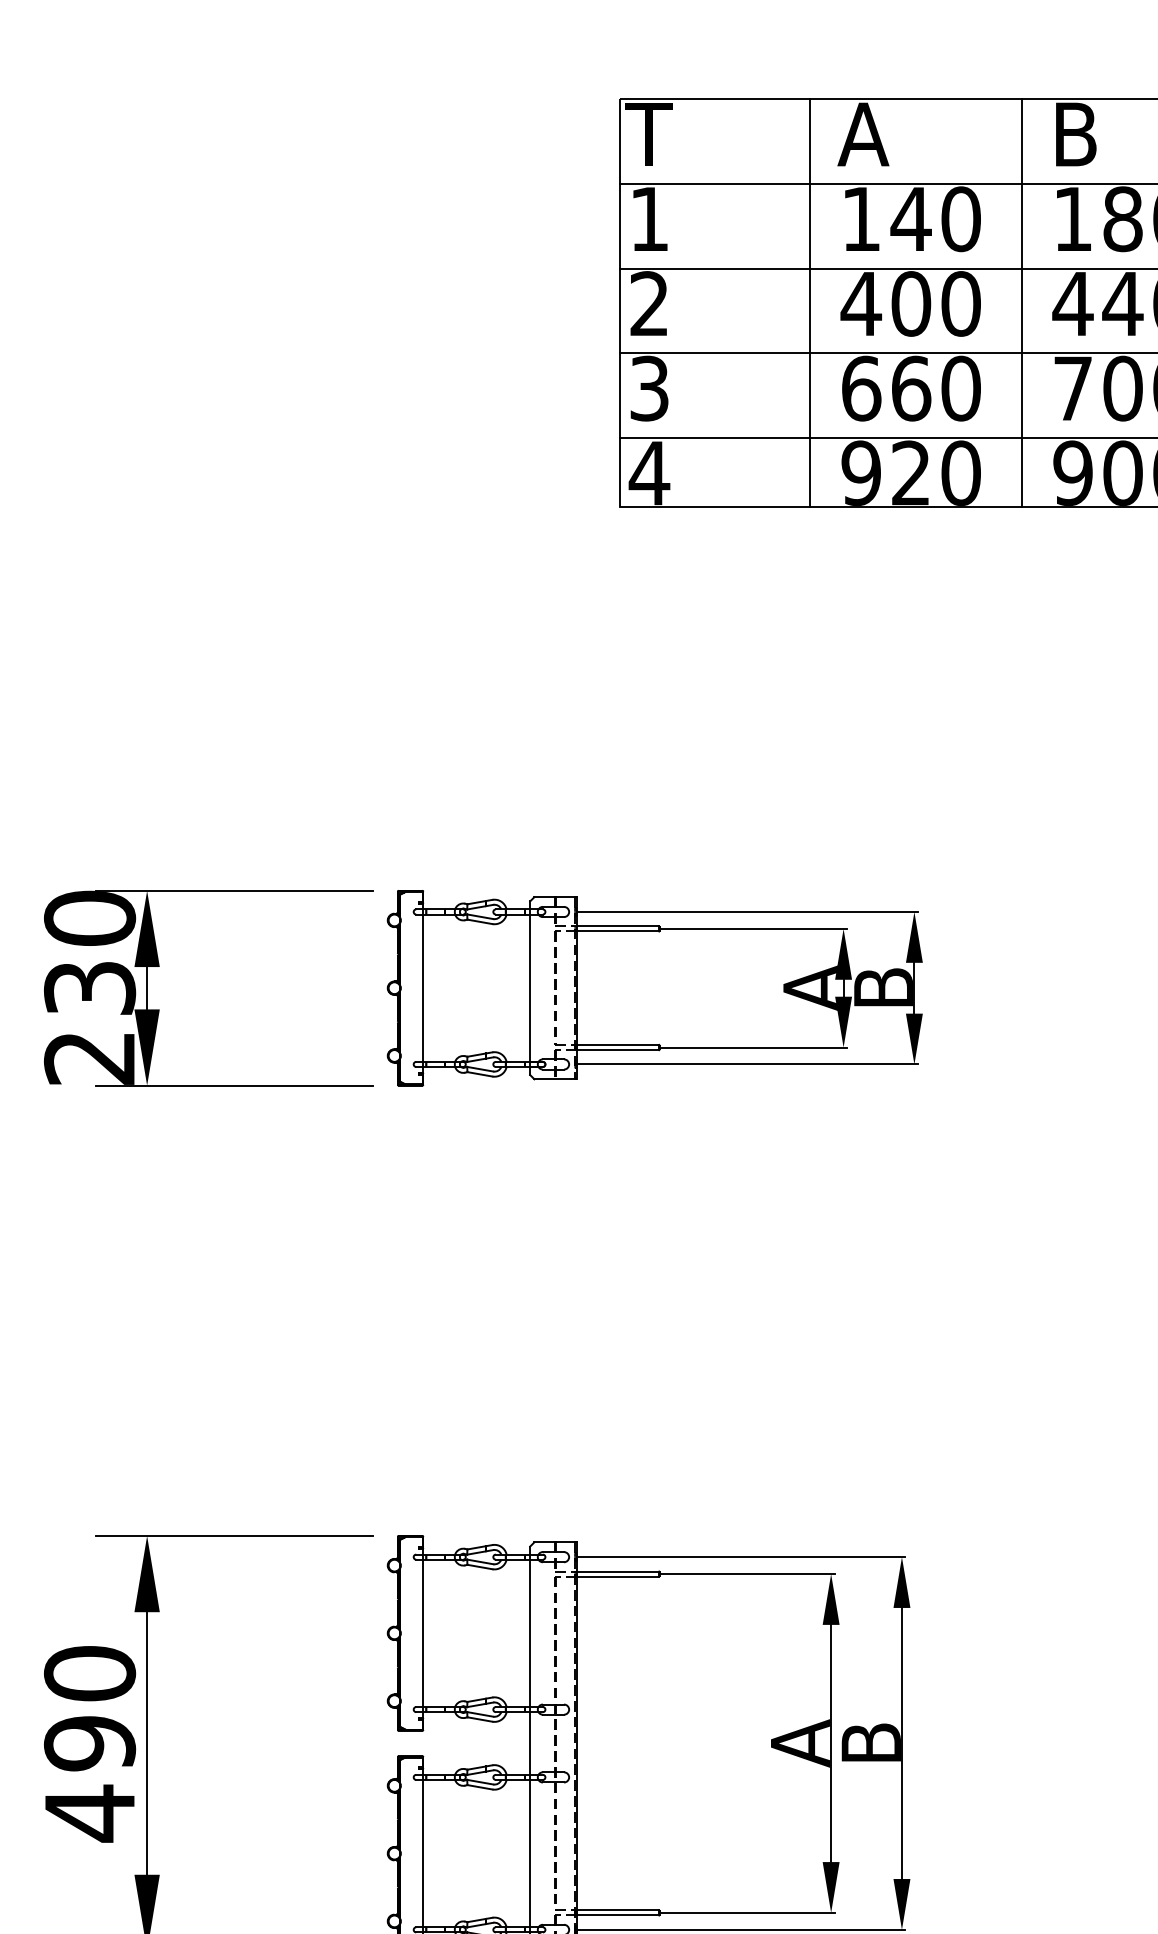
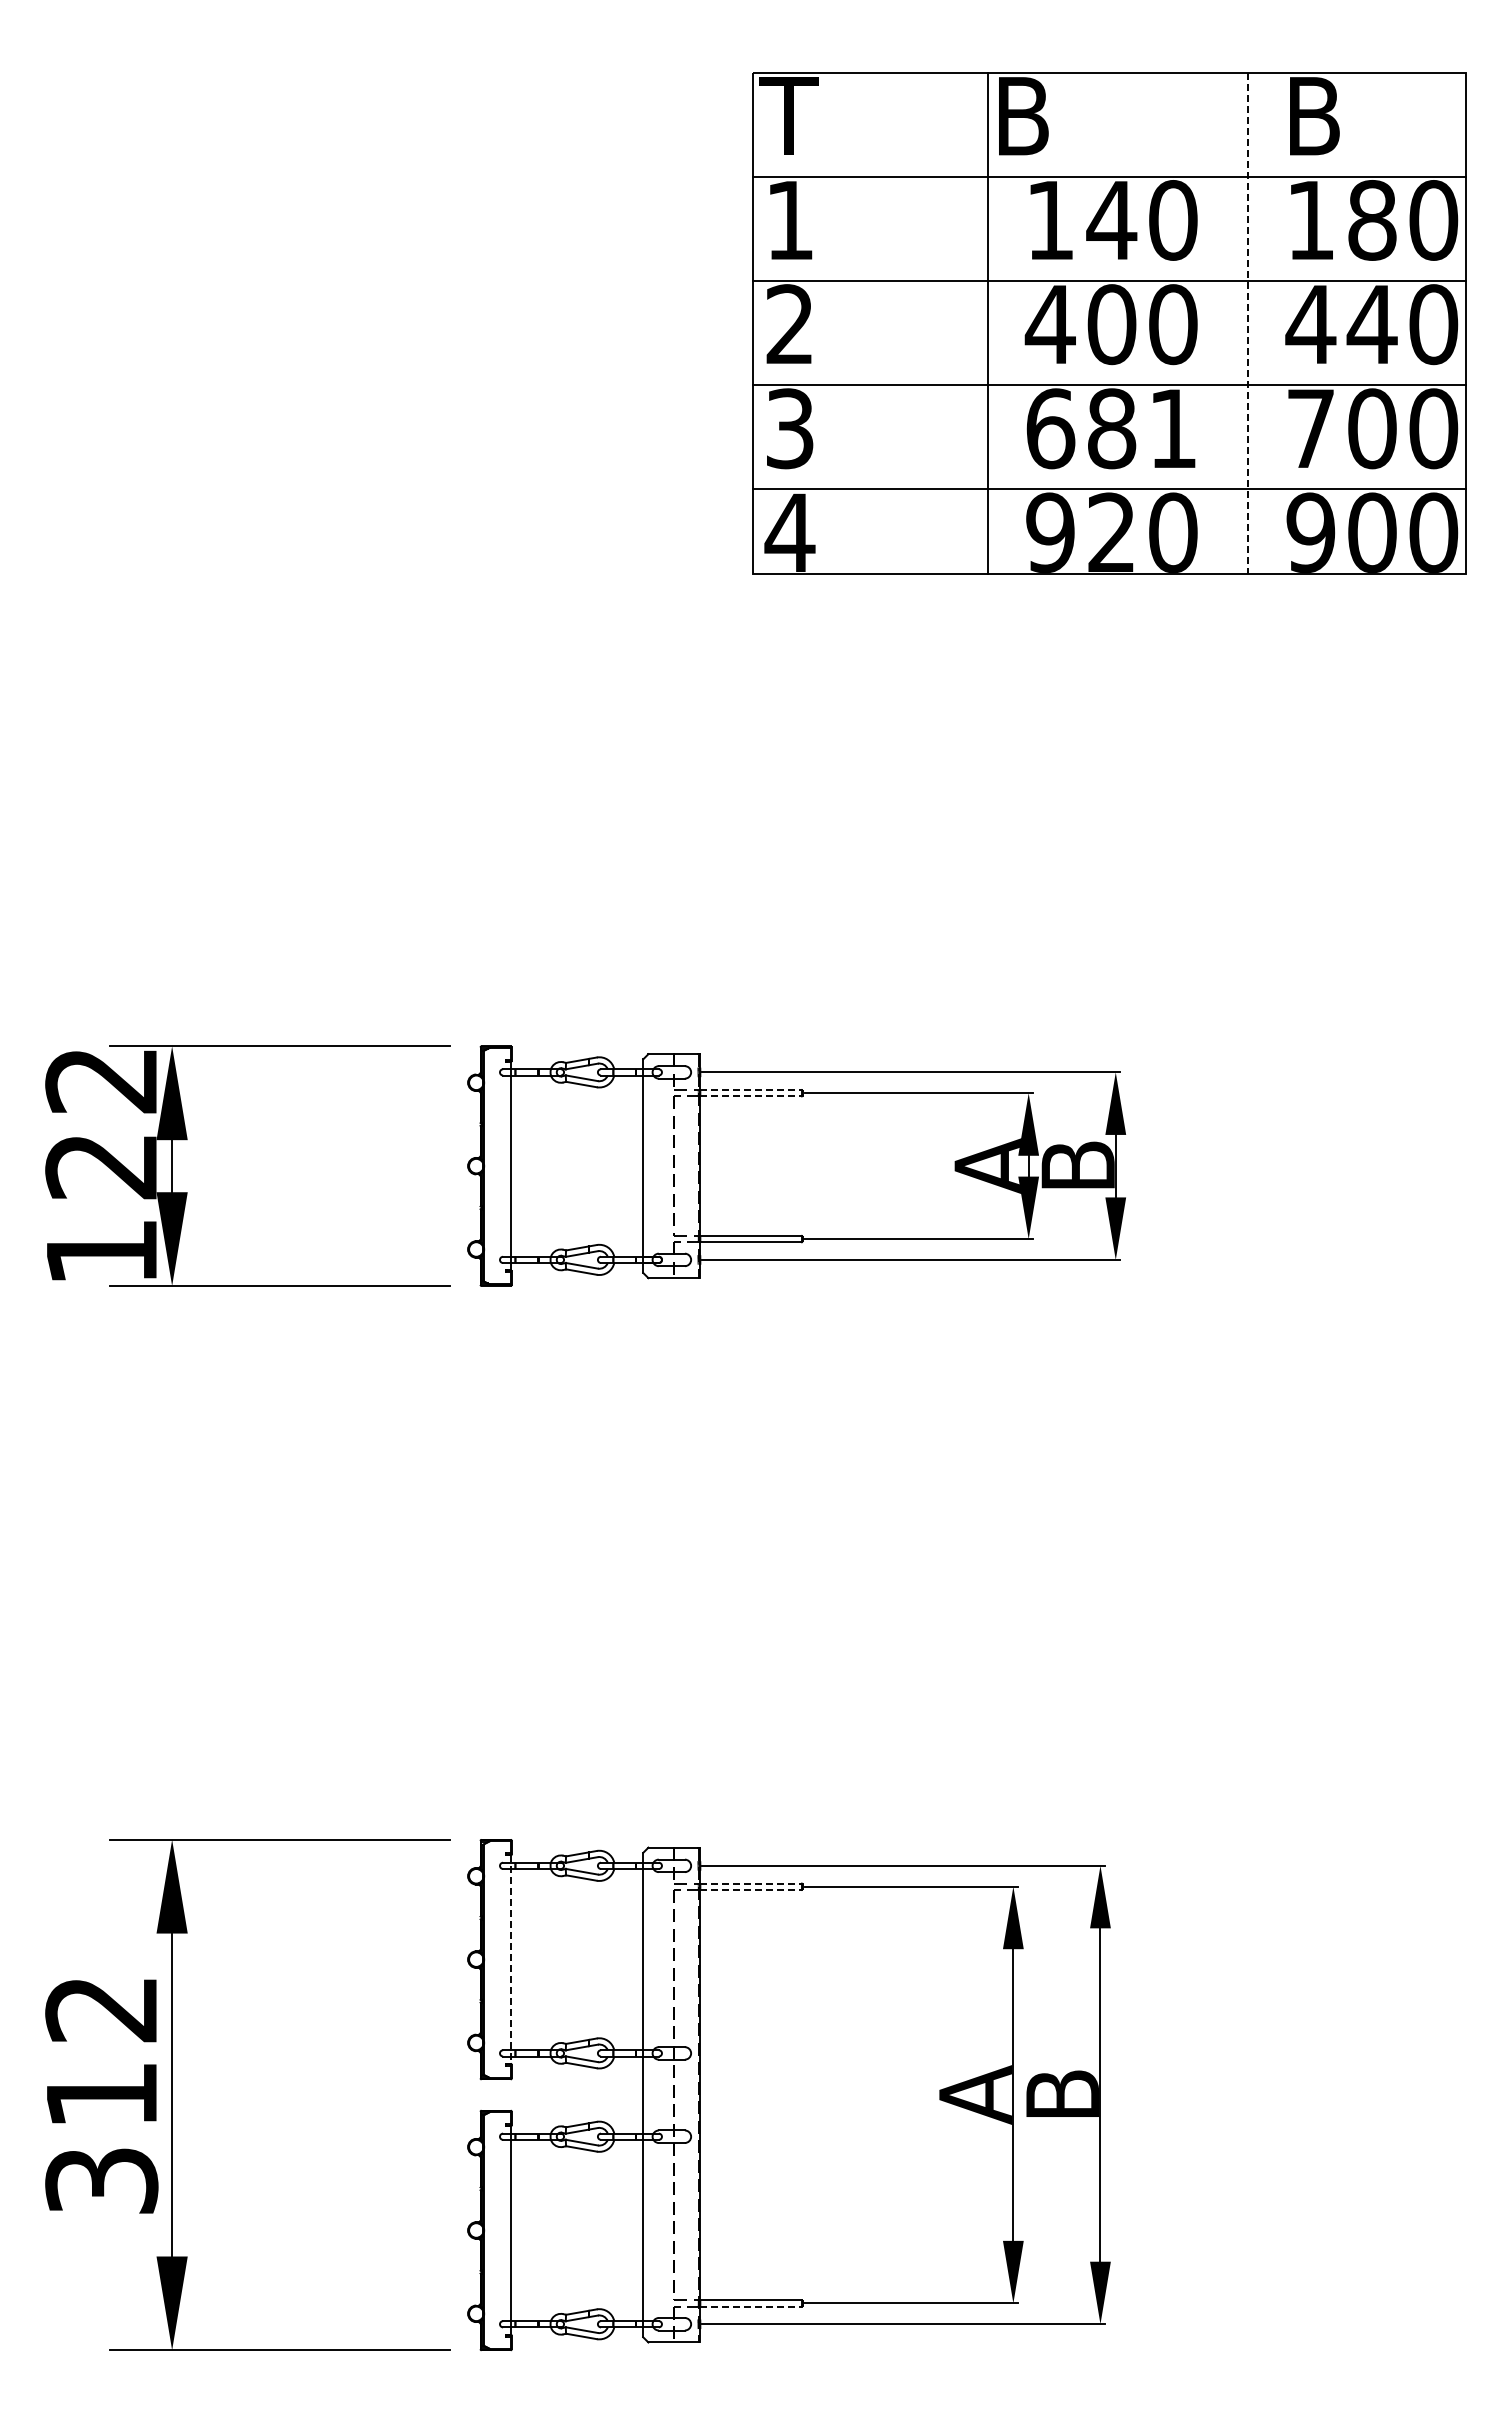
text: (854, 134) -> (1041, 116), A -> B
line: (1022, 303) -> (1248, 323), solid -> dashed
text: (936, 388) -> (1142, 428), 660 -> 681
line: (618, 926) -> (751, 1090), solid -> dashed
line: (618, 931) -> (751, 1096), solid -> dashed
text: (89, 987) -> (101, 1165), 230 -> 122
line: (618, 1571) -> (751, 1883), solid -> dashed
line: (618, 1576) -> (751, 1889), solid -> dashed
line: (423, 1634) -> (511, 1960), solid -> dashed
text: (89, 1744) -> (101, 2096), 490 -> 312
line: (618, 1915) -> (751, 2306), solid -> dashed

